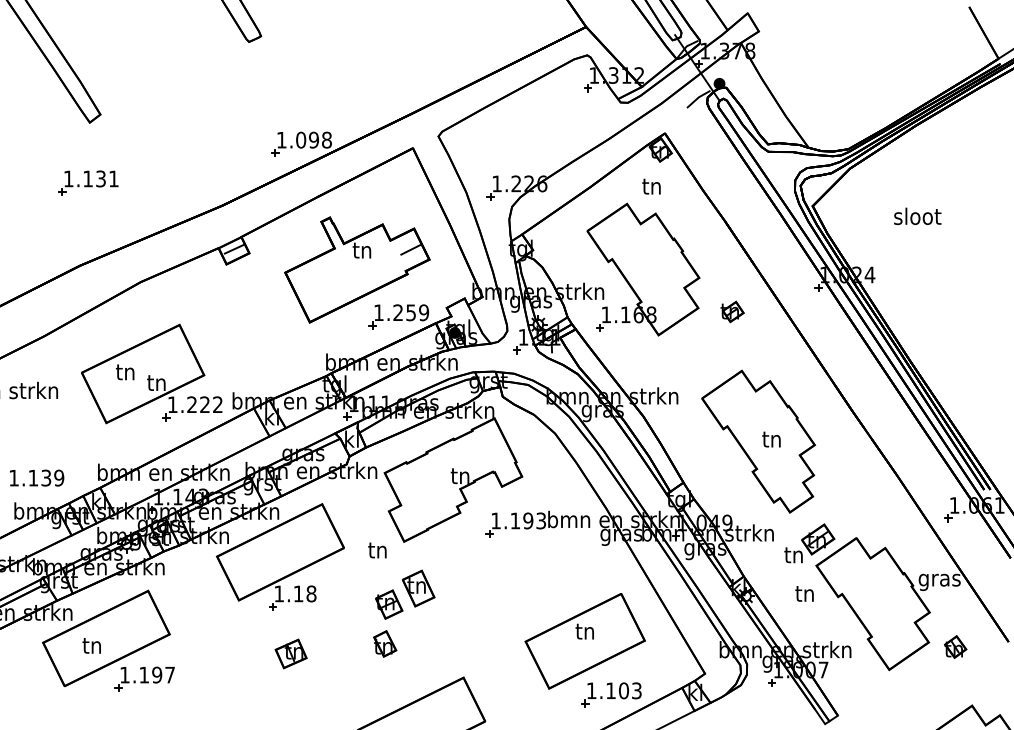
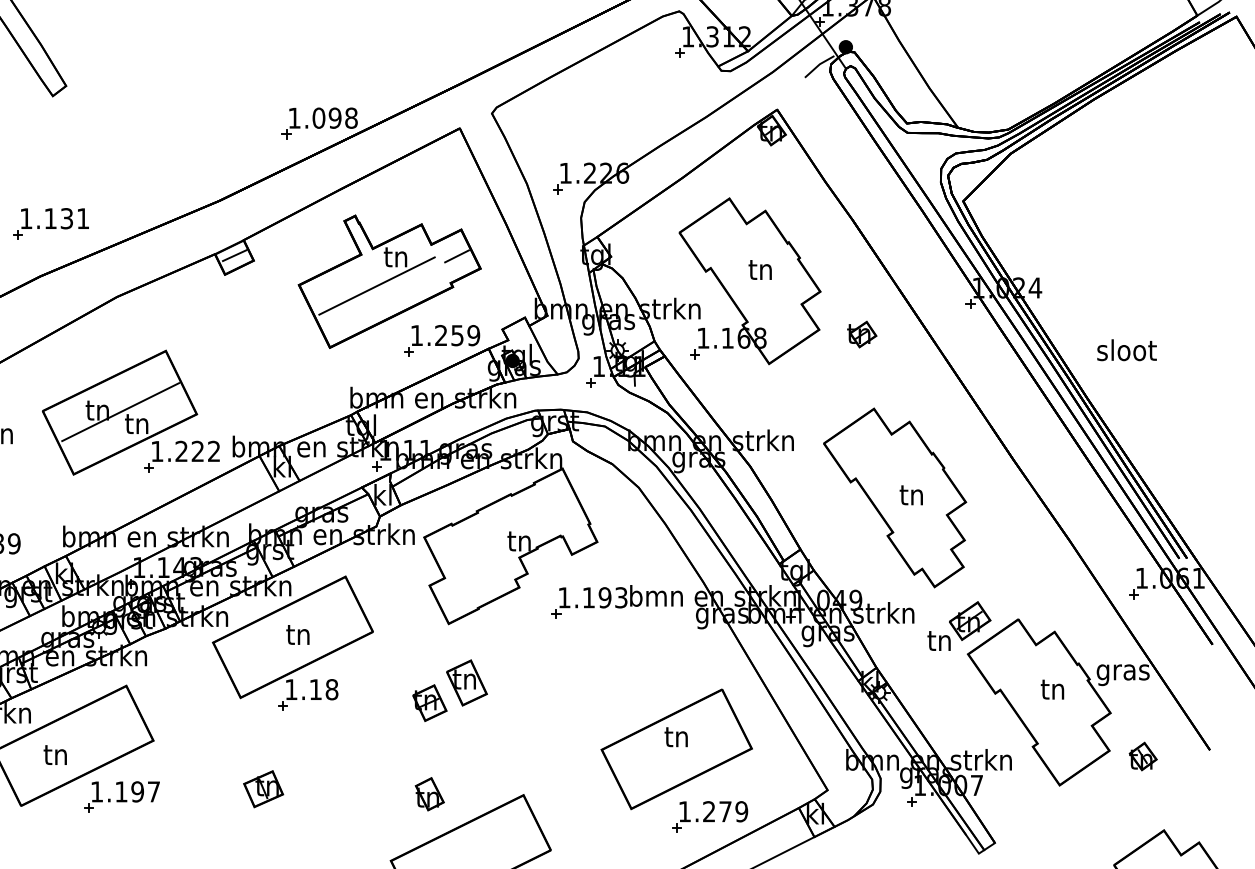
part: (88, 182) -> (51, 223), moved
text: (651, 186) -> (760, 269), moved
text: (917, 215) -> (1126, 349), moved
line: (347, 273) -> (377, 286), added
line: (143, 373) -> (120, 412), added
text: (377, 550) -> (298, 634), moved
text: (804, 593) -> (1052, 689), moved
part: (385, 643) -> (430, 793), moved
part: (290, 653) -> (262, 788), moved
text: (623, 690) -> (724, 811), 1.103 -> 1.279

